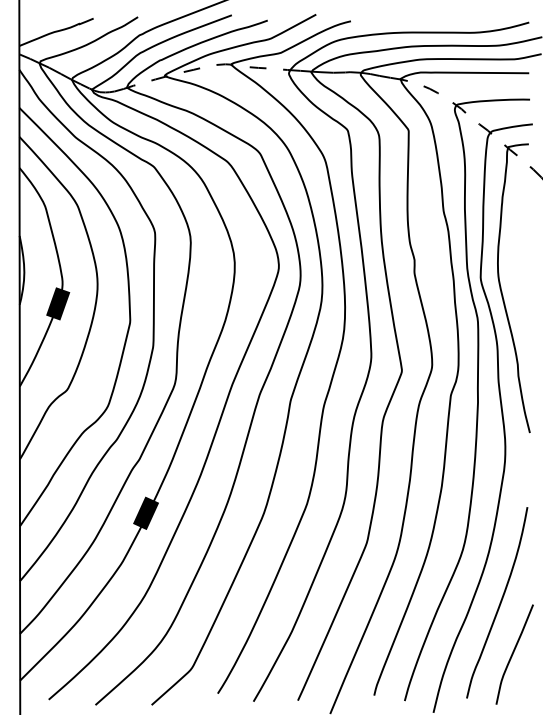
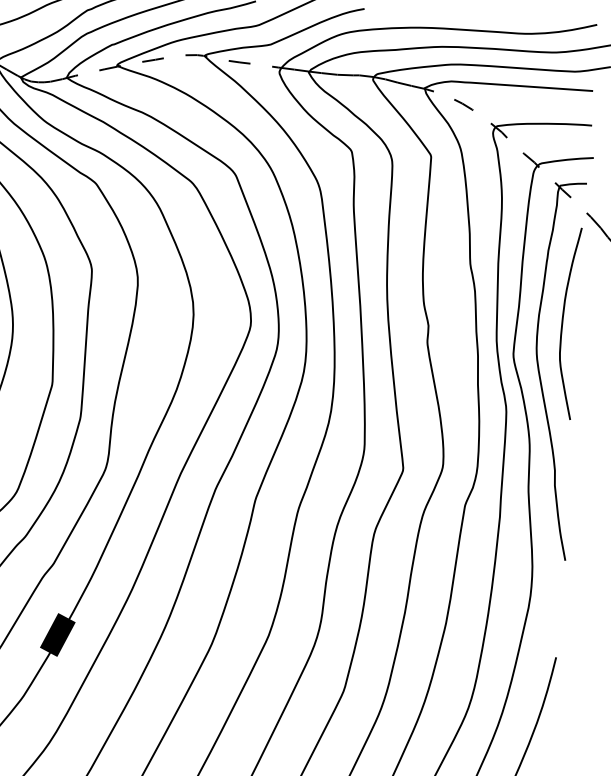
curve: (517, 251) -> (563, 322), added

